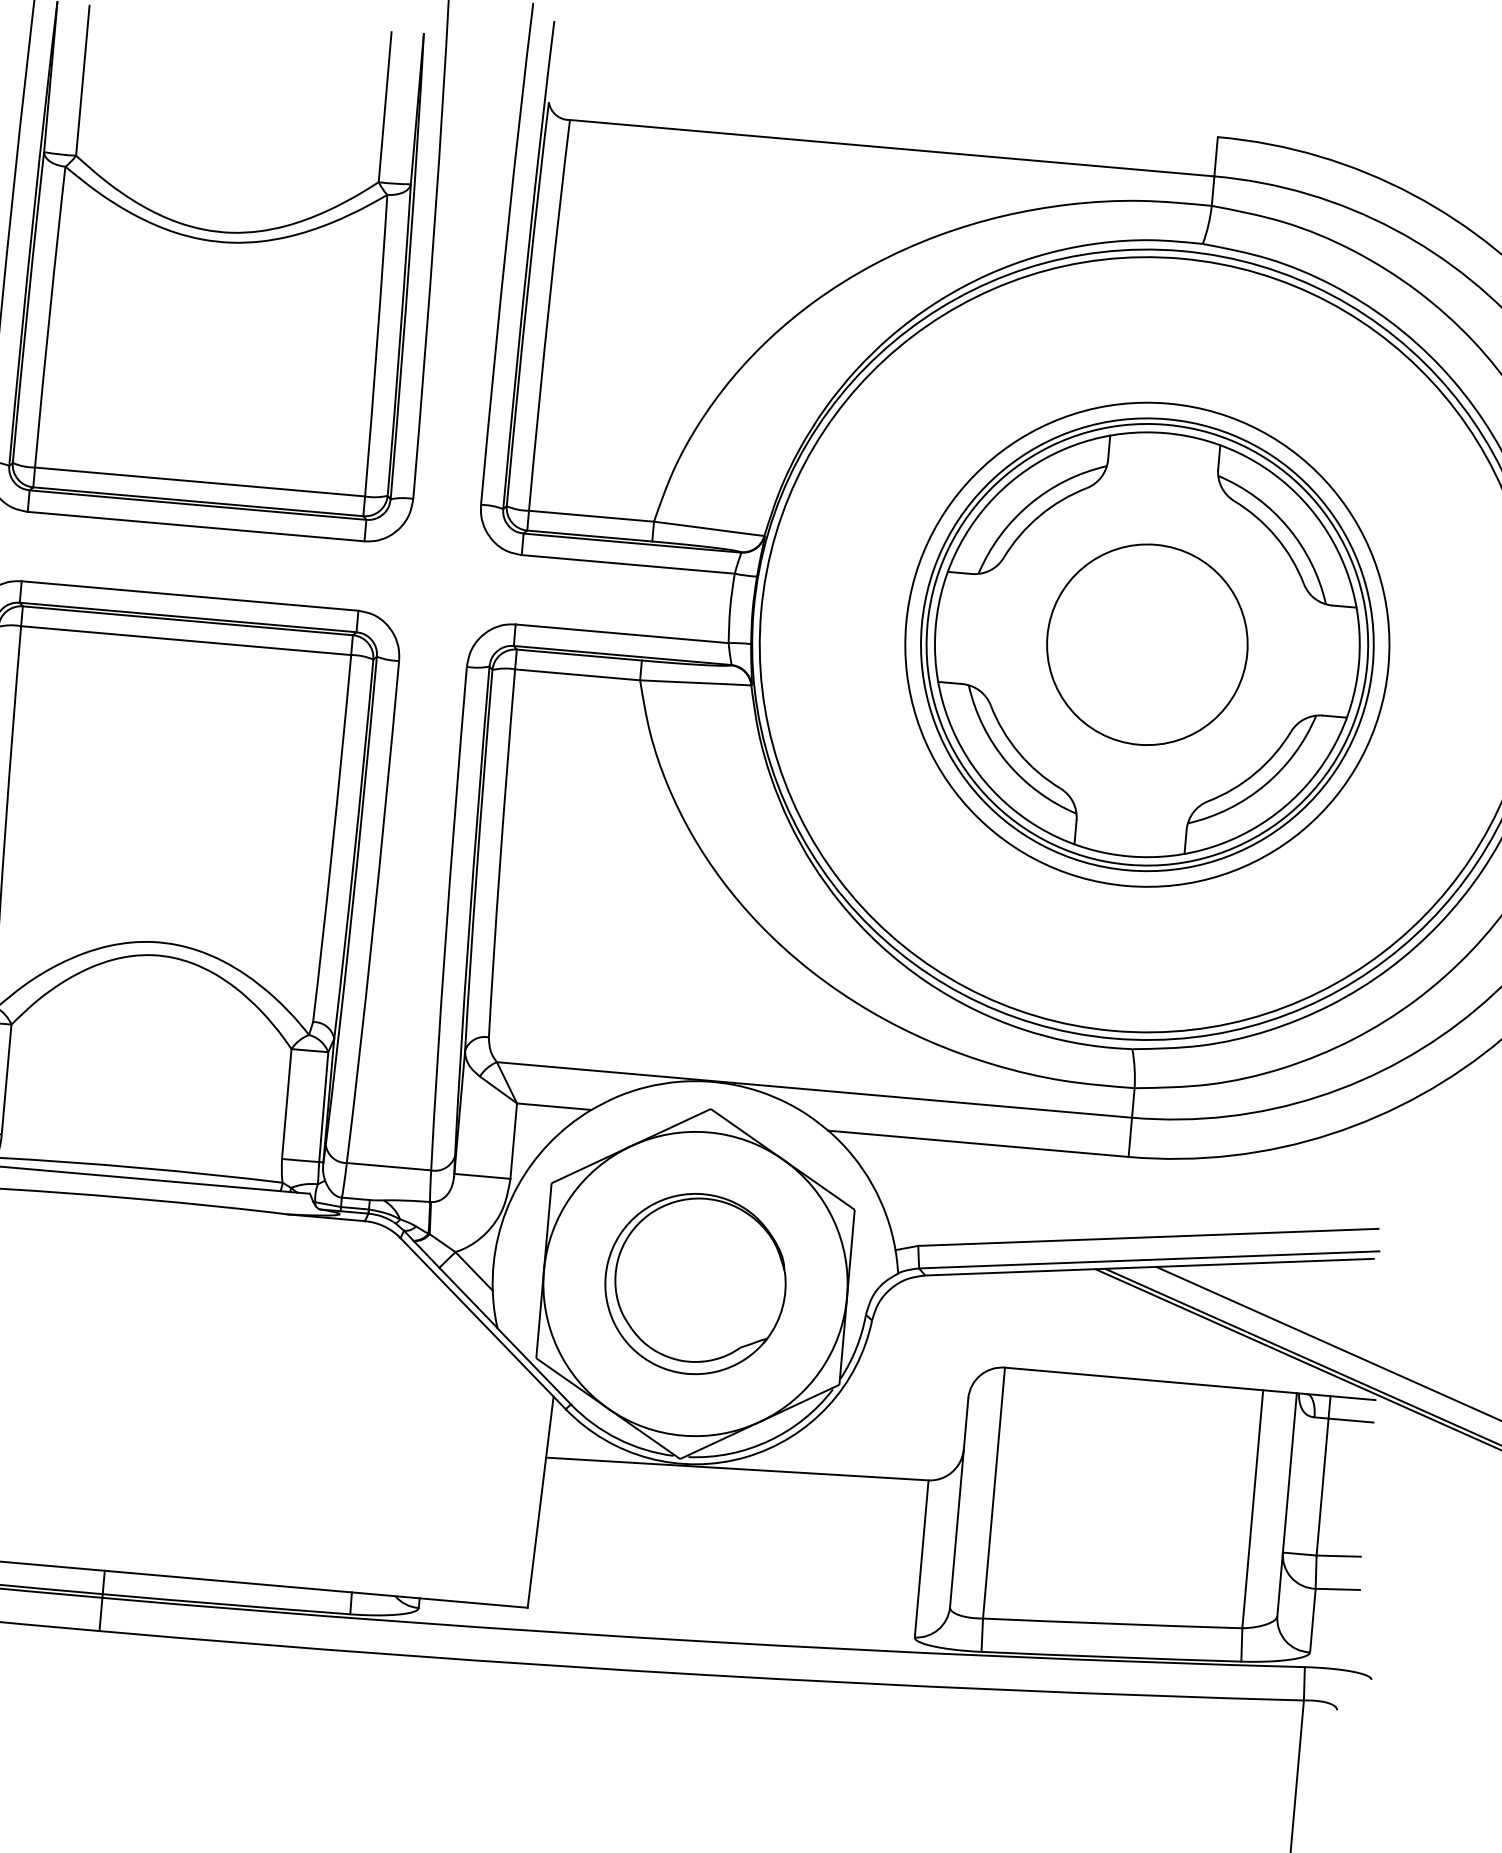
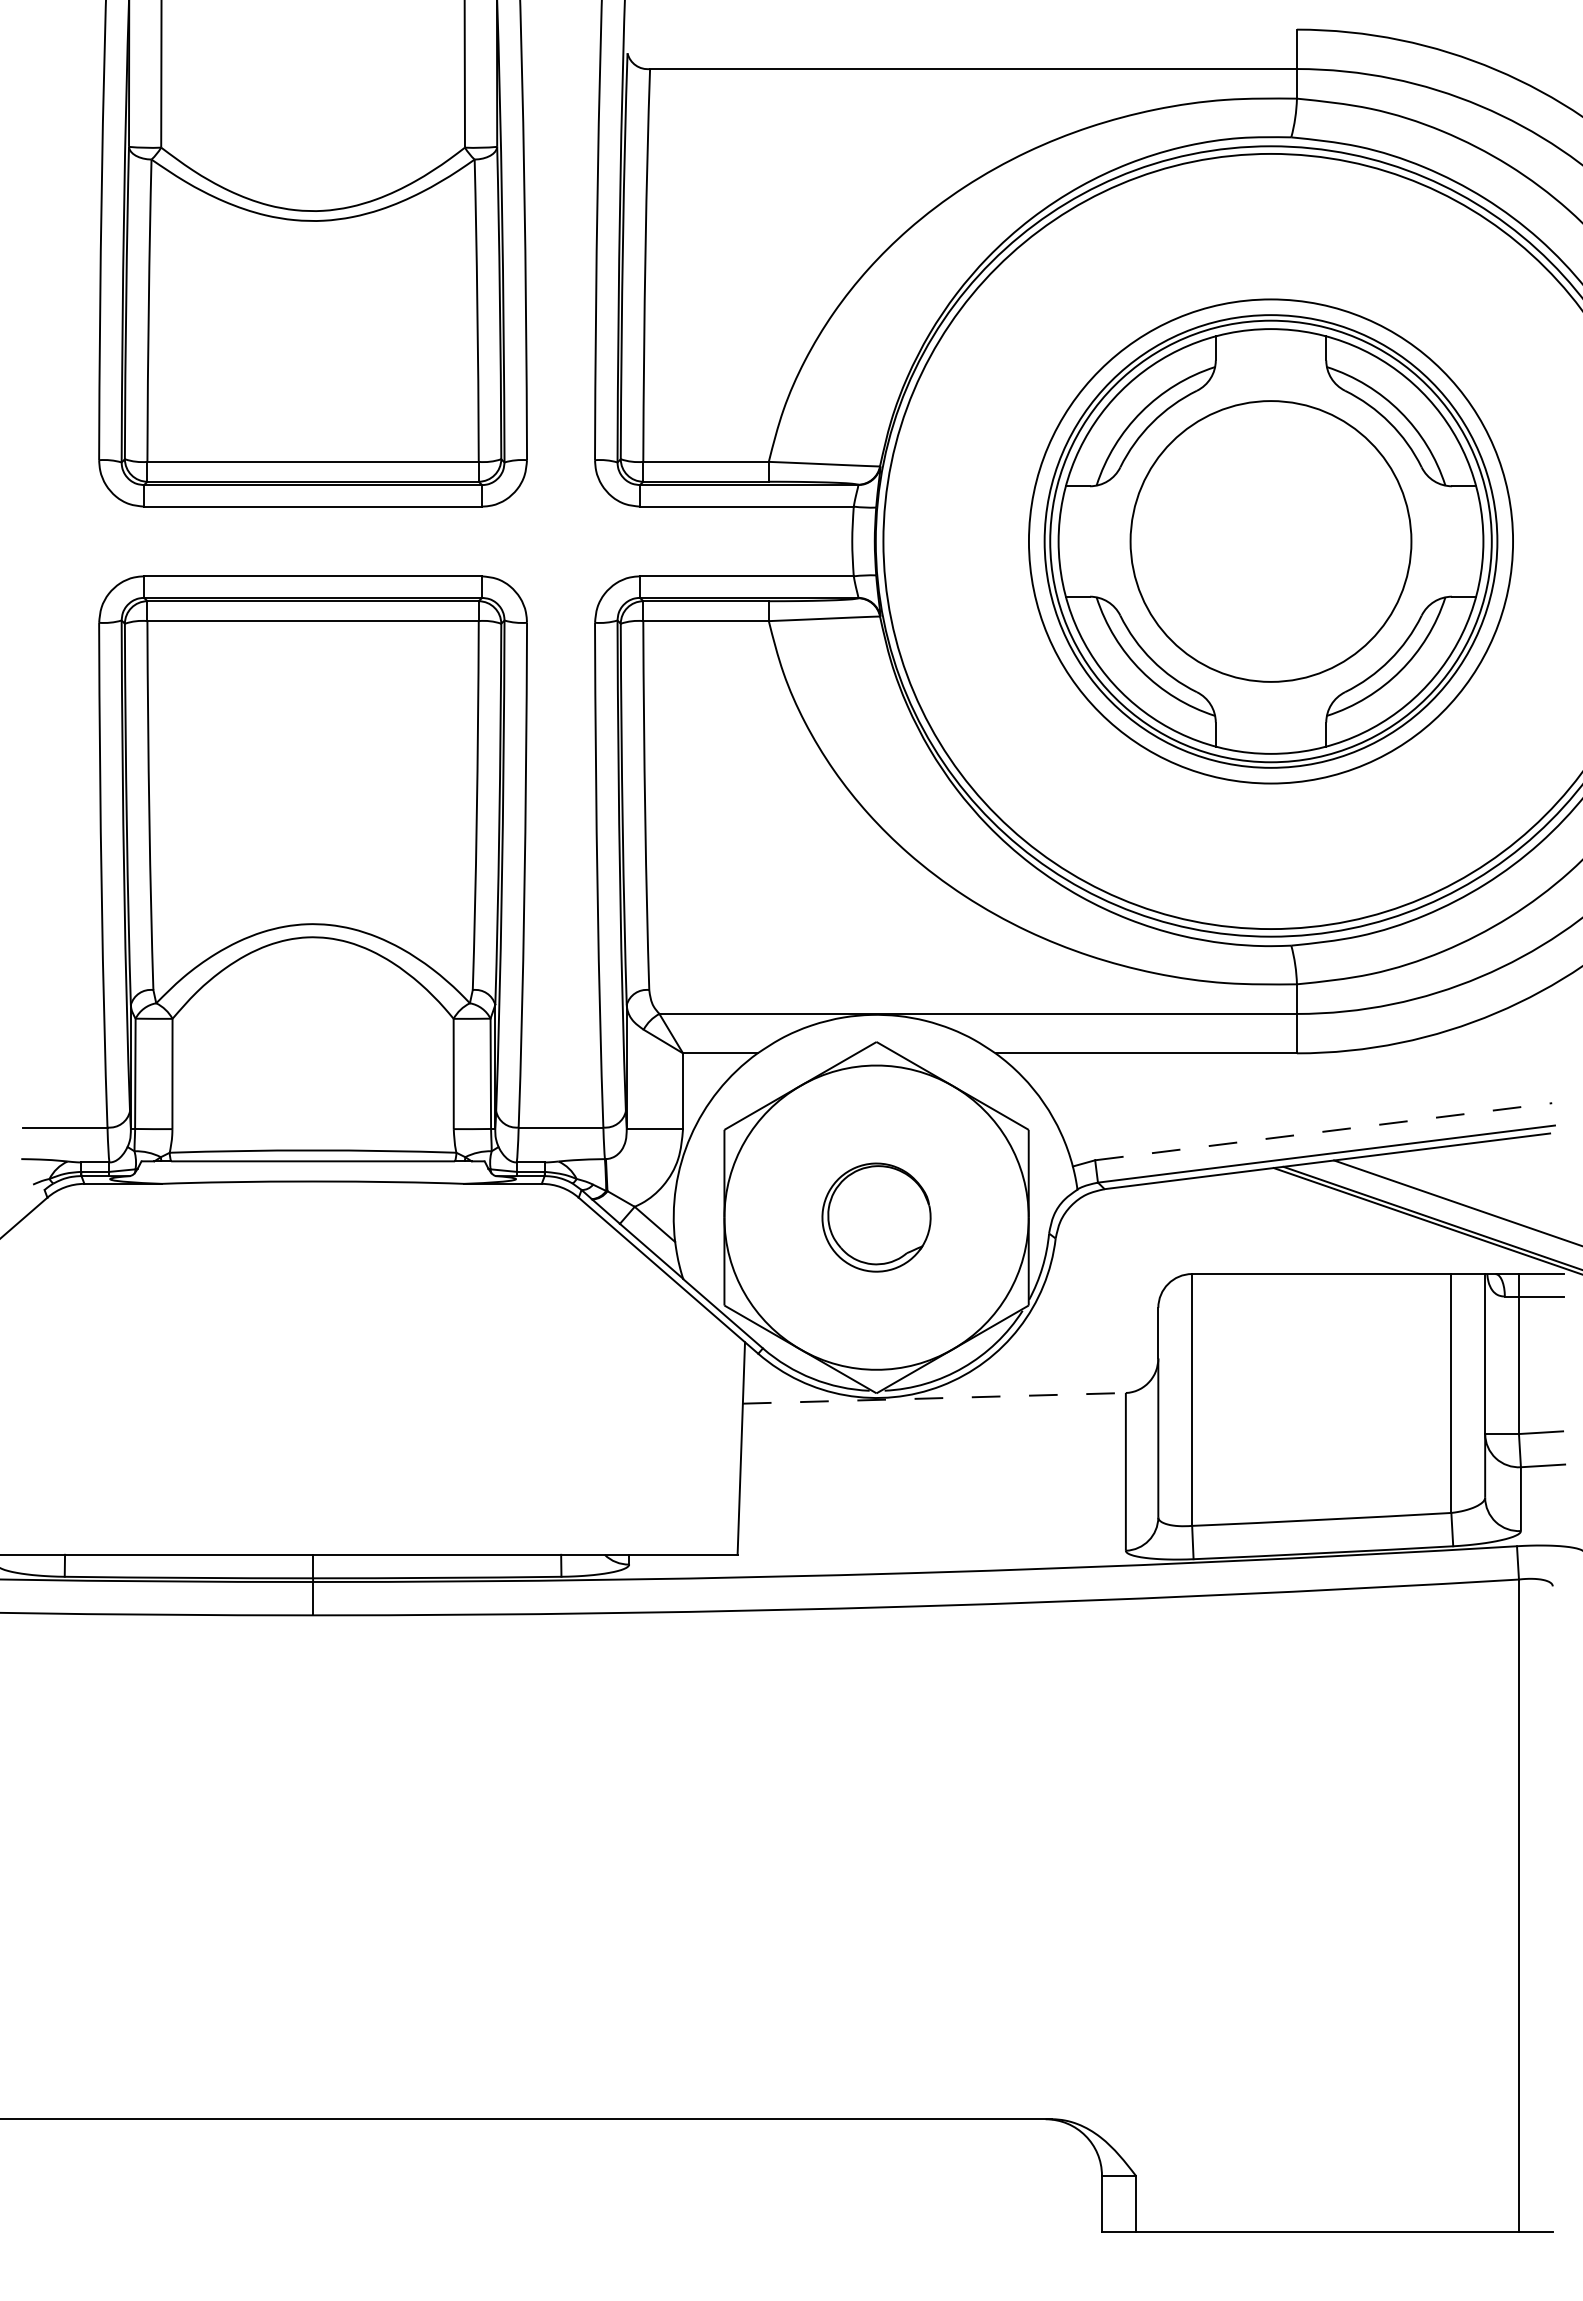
circle: (1146, 644) -> (1270, 541), size x1.4
line: (1149, 1237) -> (1324, 1131), solid -> dashed
part: (695, 1283) -> (876, 1217), size x0.6
line: (737, 1469) -> (934, 1398), solid -> dashed

